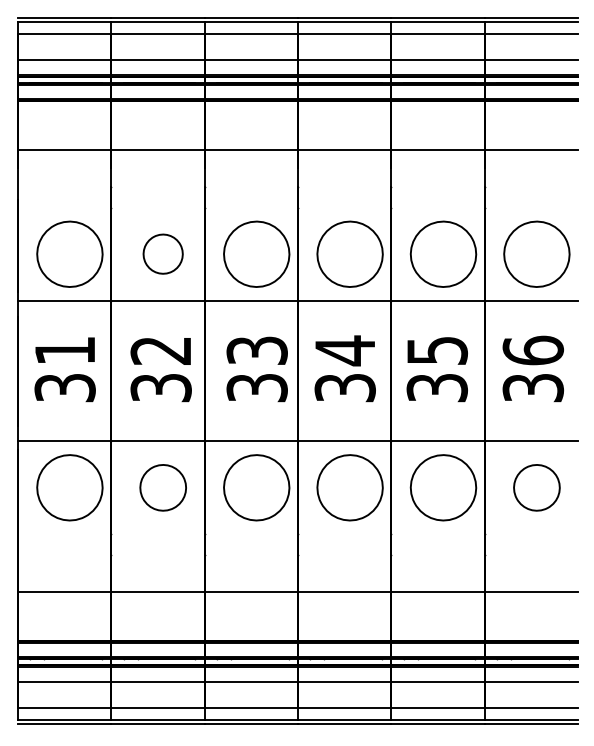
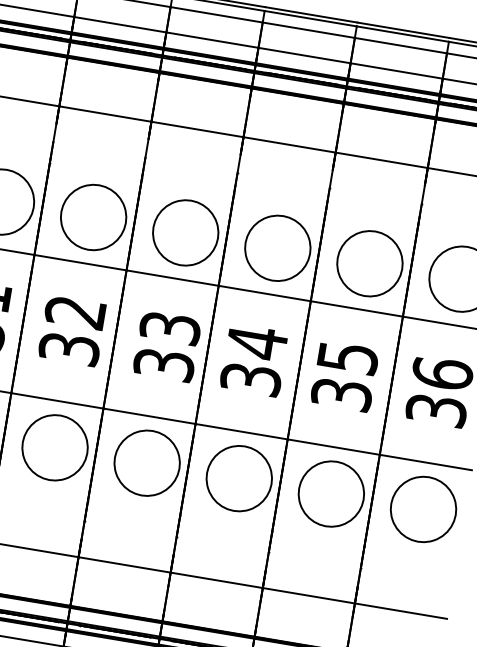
part: (162, 253) -> (92, 216), size x1.67
part: (162, 487) -> (54, 447), size x1.43
part: (536, 487) -> (423, 509), size x1.43

